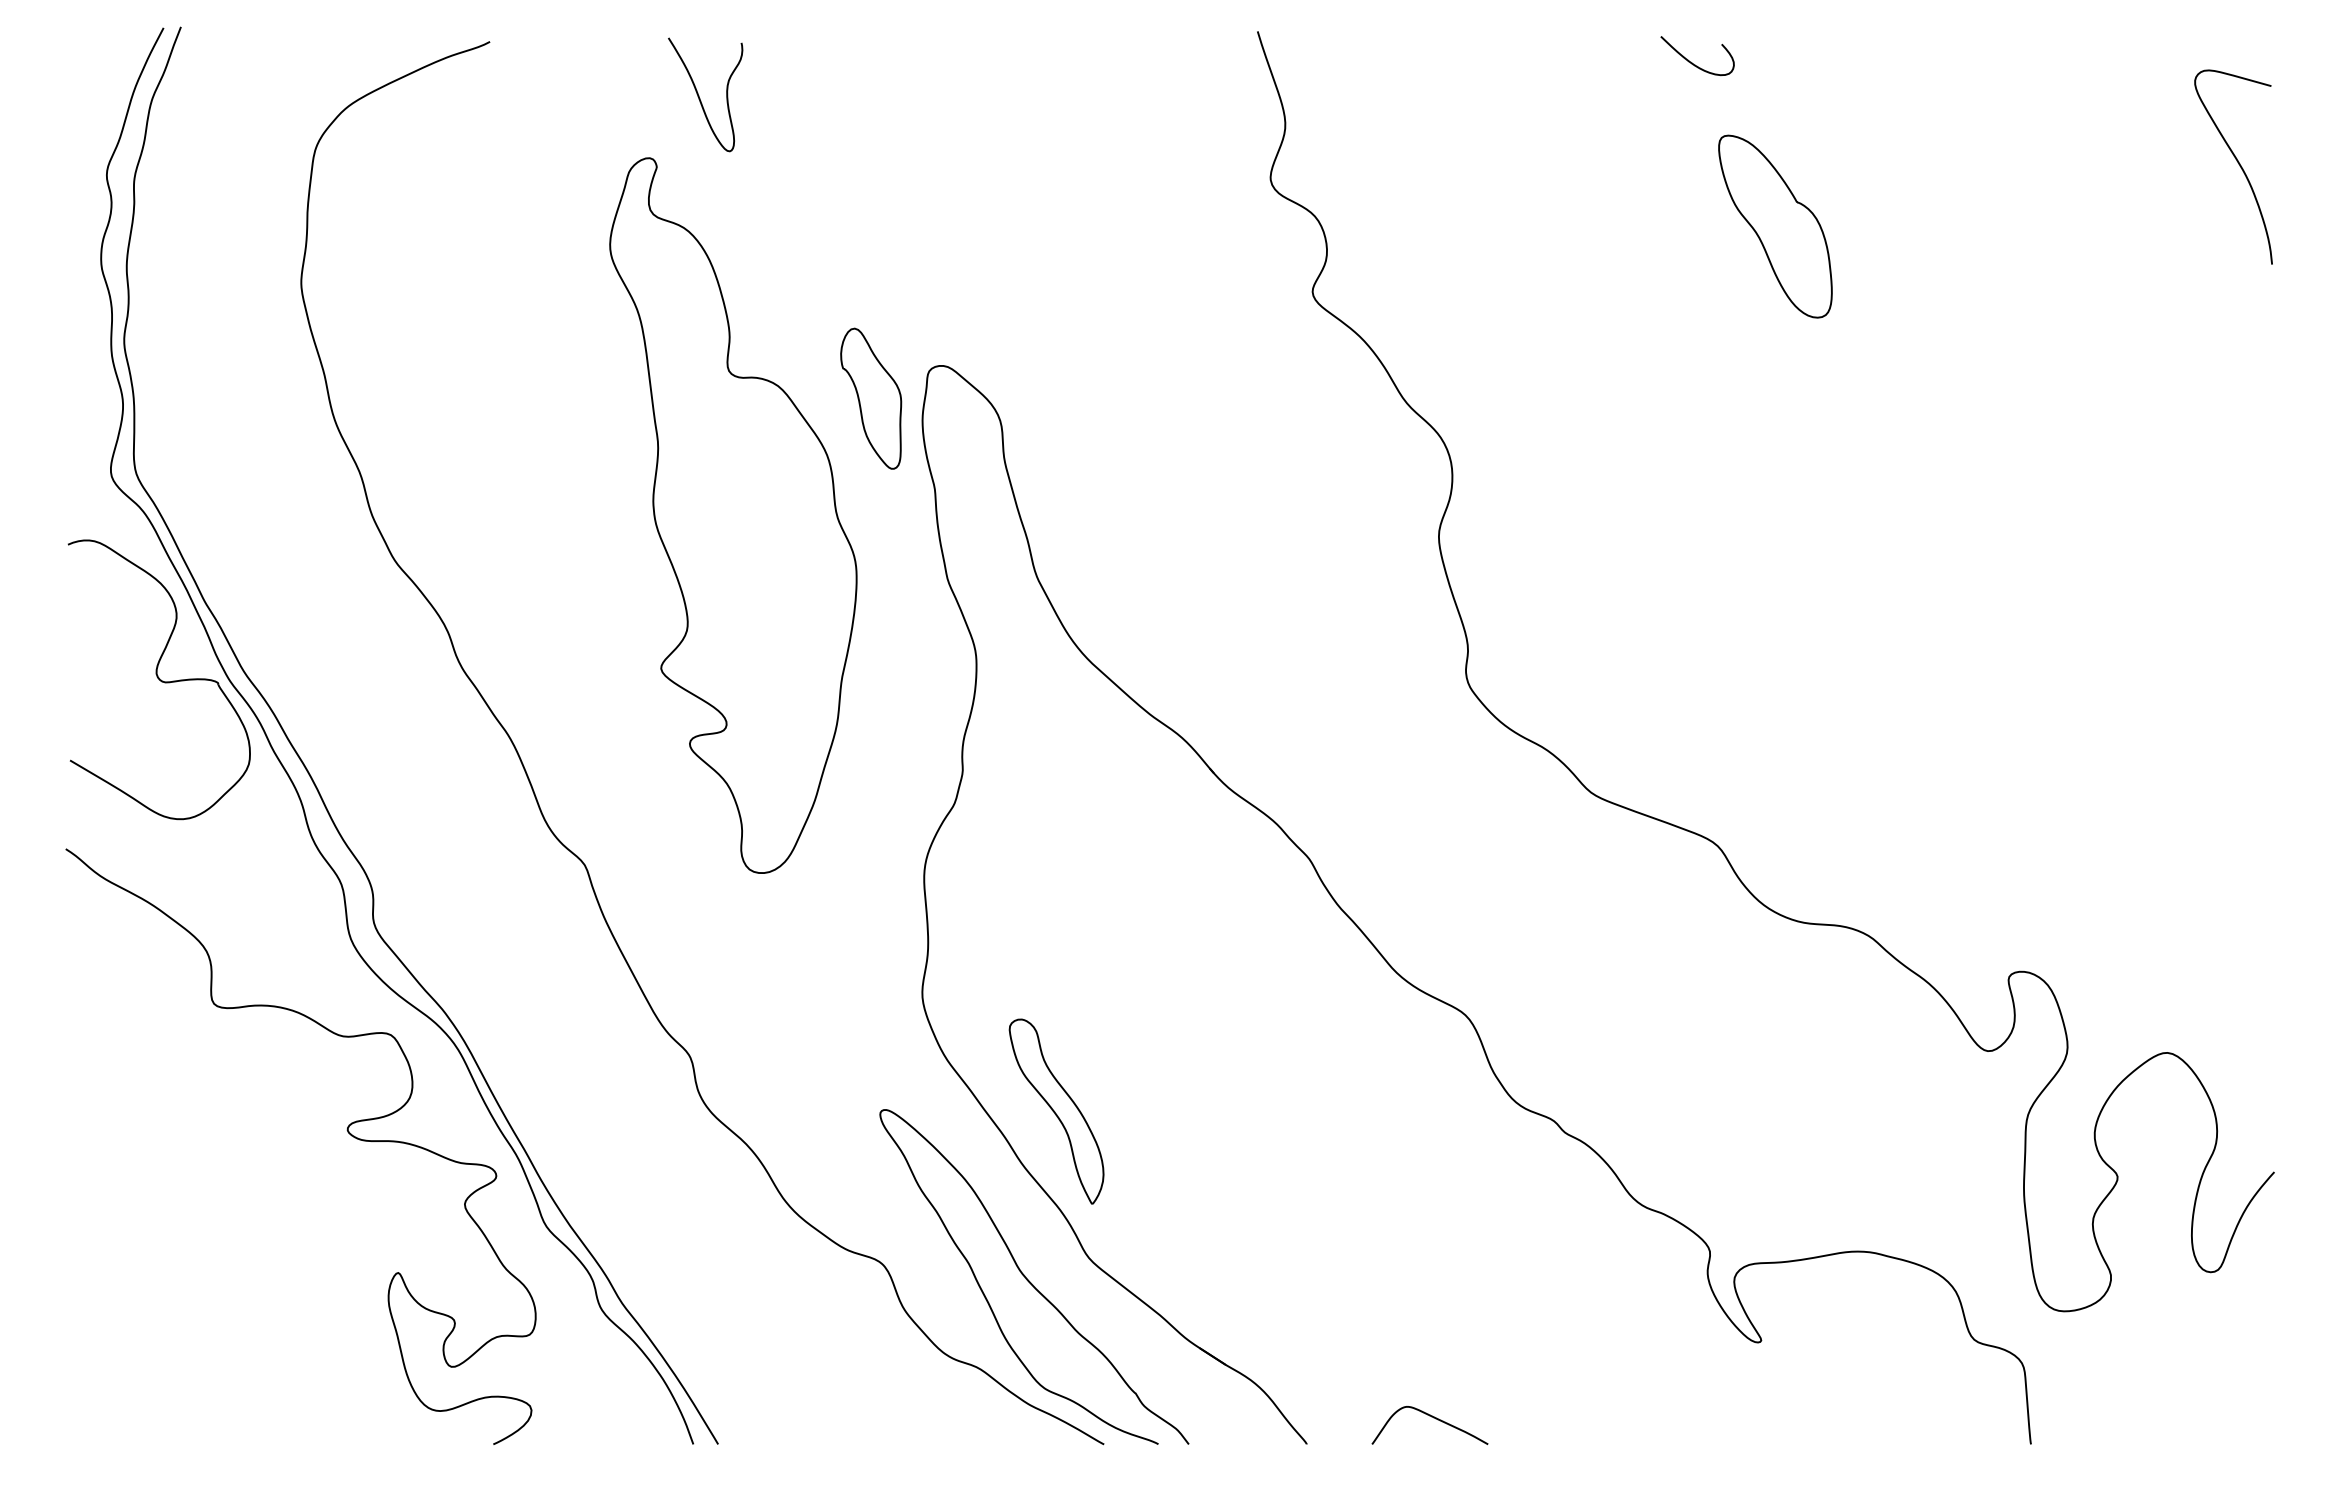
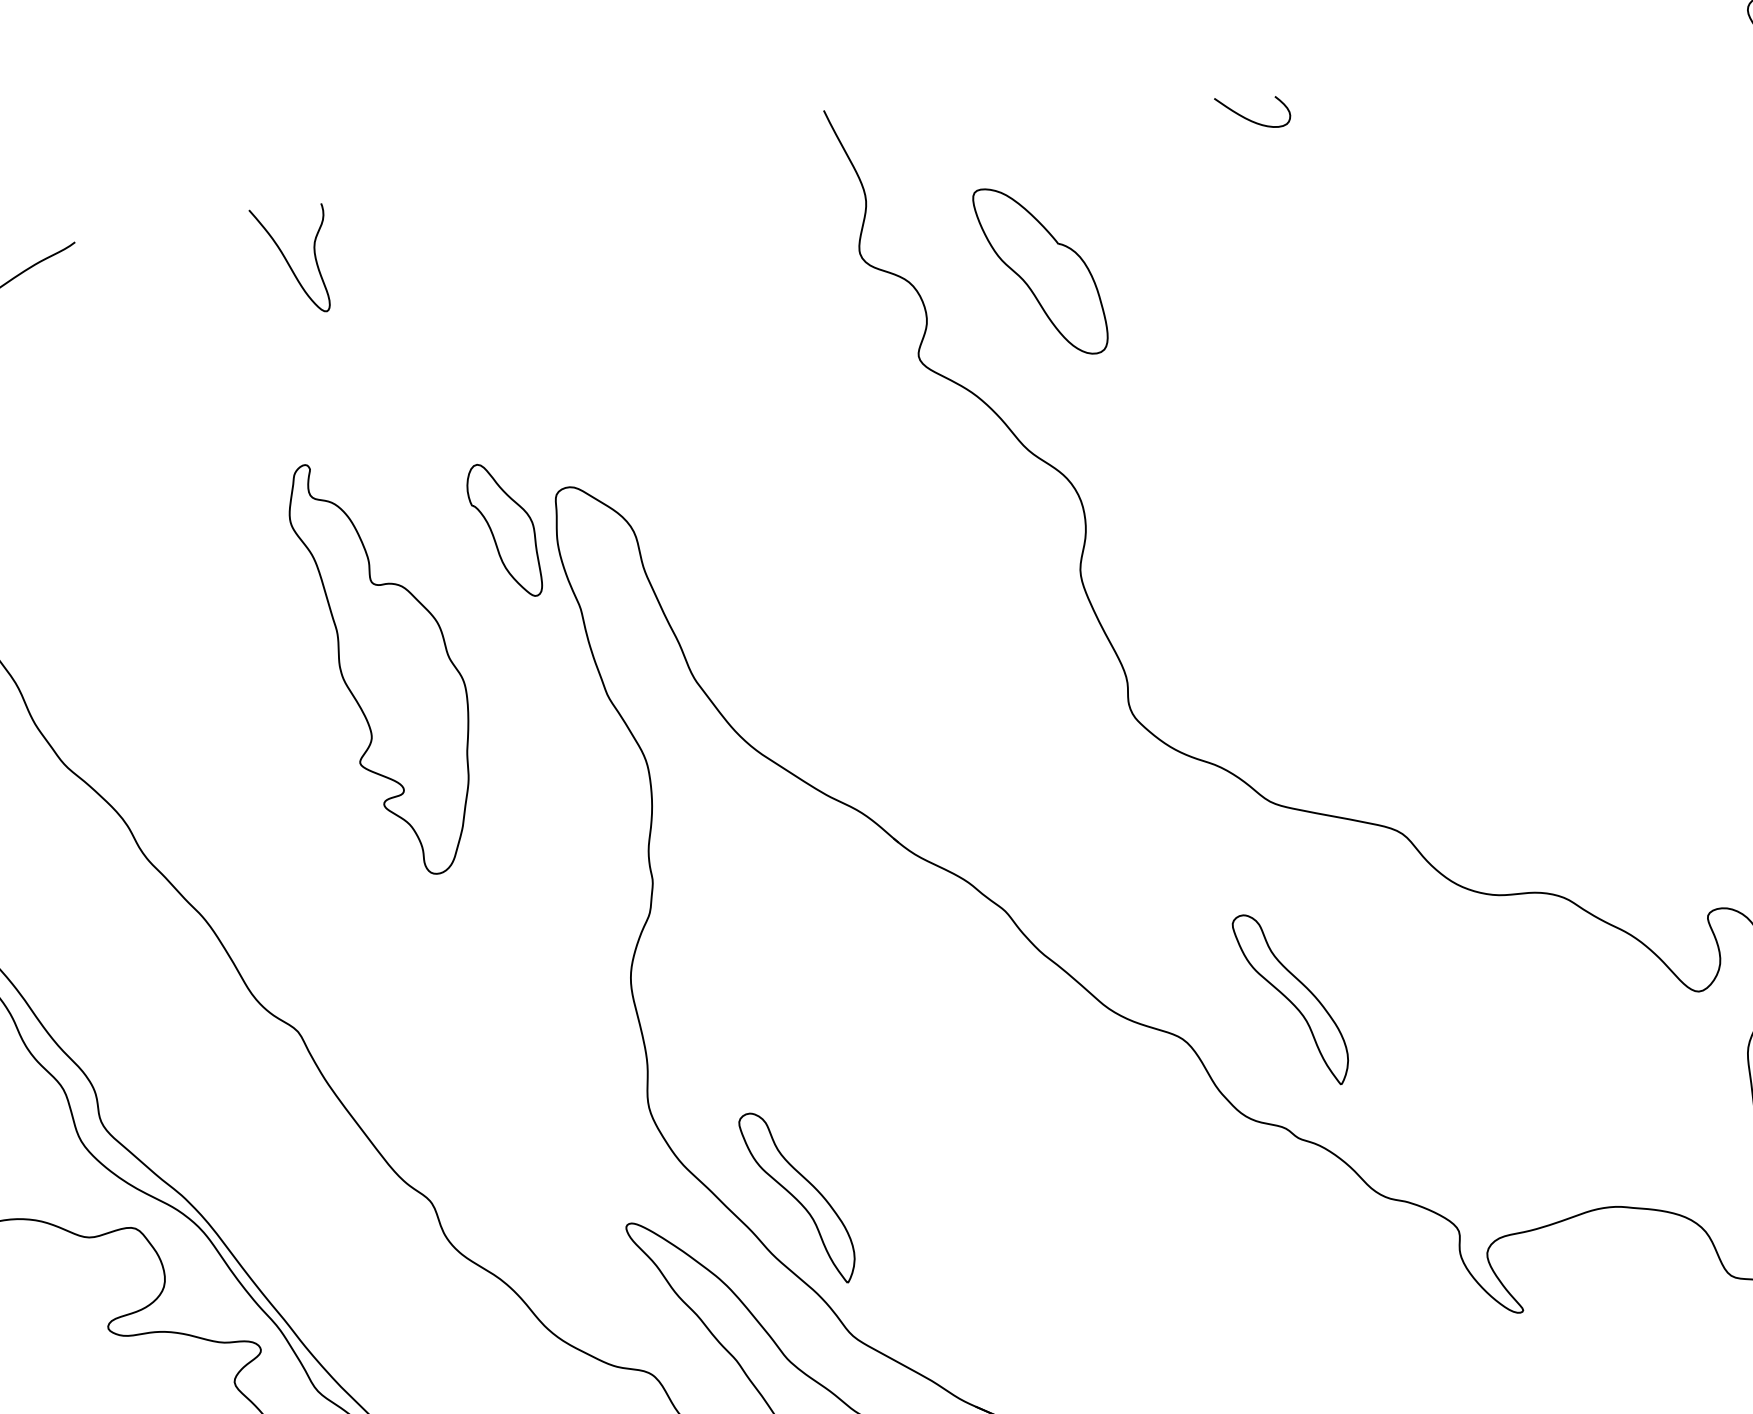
curve: (1692, 62) -> (1249, 118), moved
part: (1775, 226) -> (1041, 270), moved
part: (733, 515) -> (388, 666), size x0.6
part: (1580, 993) -> (1291, 999), added

